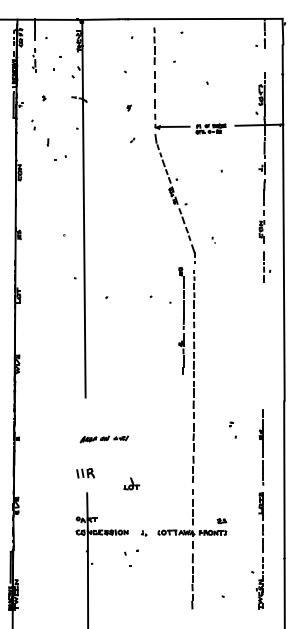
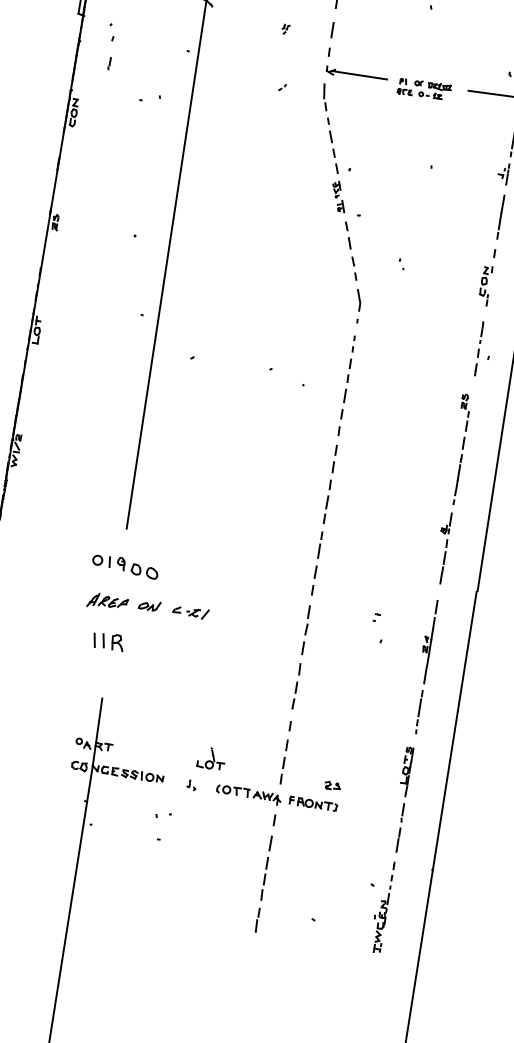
part: (47, 142) -> (108, 63), moved
part: (213, 239) -> (401, 262), moved
part: (181, 320) -> (452, 488), moved
part: (88, 418) -> (125, 566), added
part: (104, 439) -> (148, 608), size x1.43
part: (85, 473) -> (108, 641), moved
part: (131, 483) -> (211, 758), moved
part: (130, 552) -> (162, 815), size x0.62

